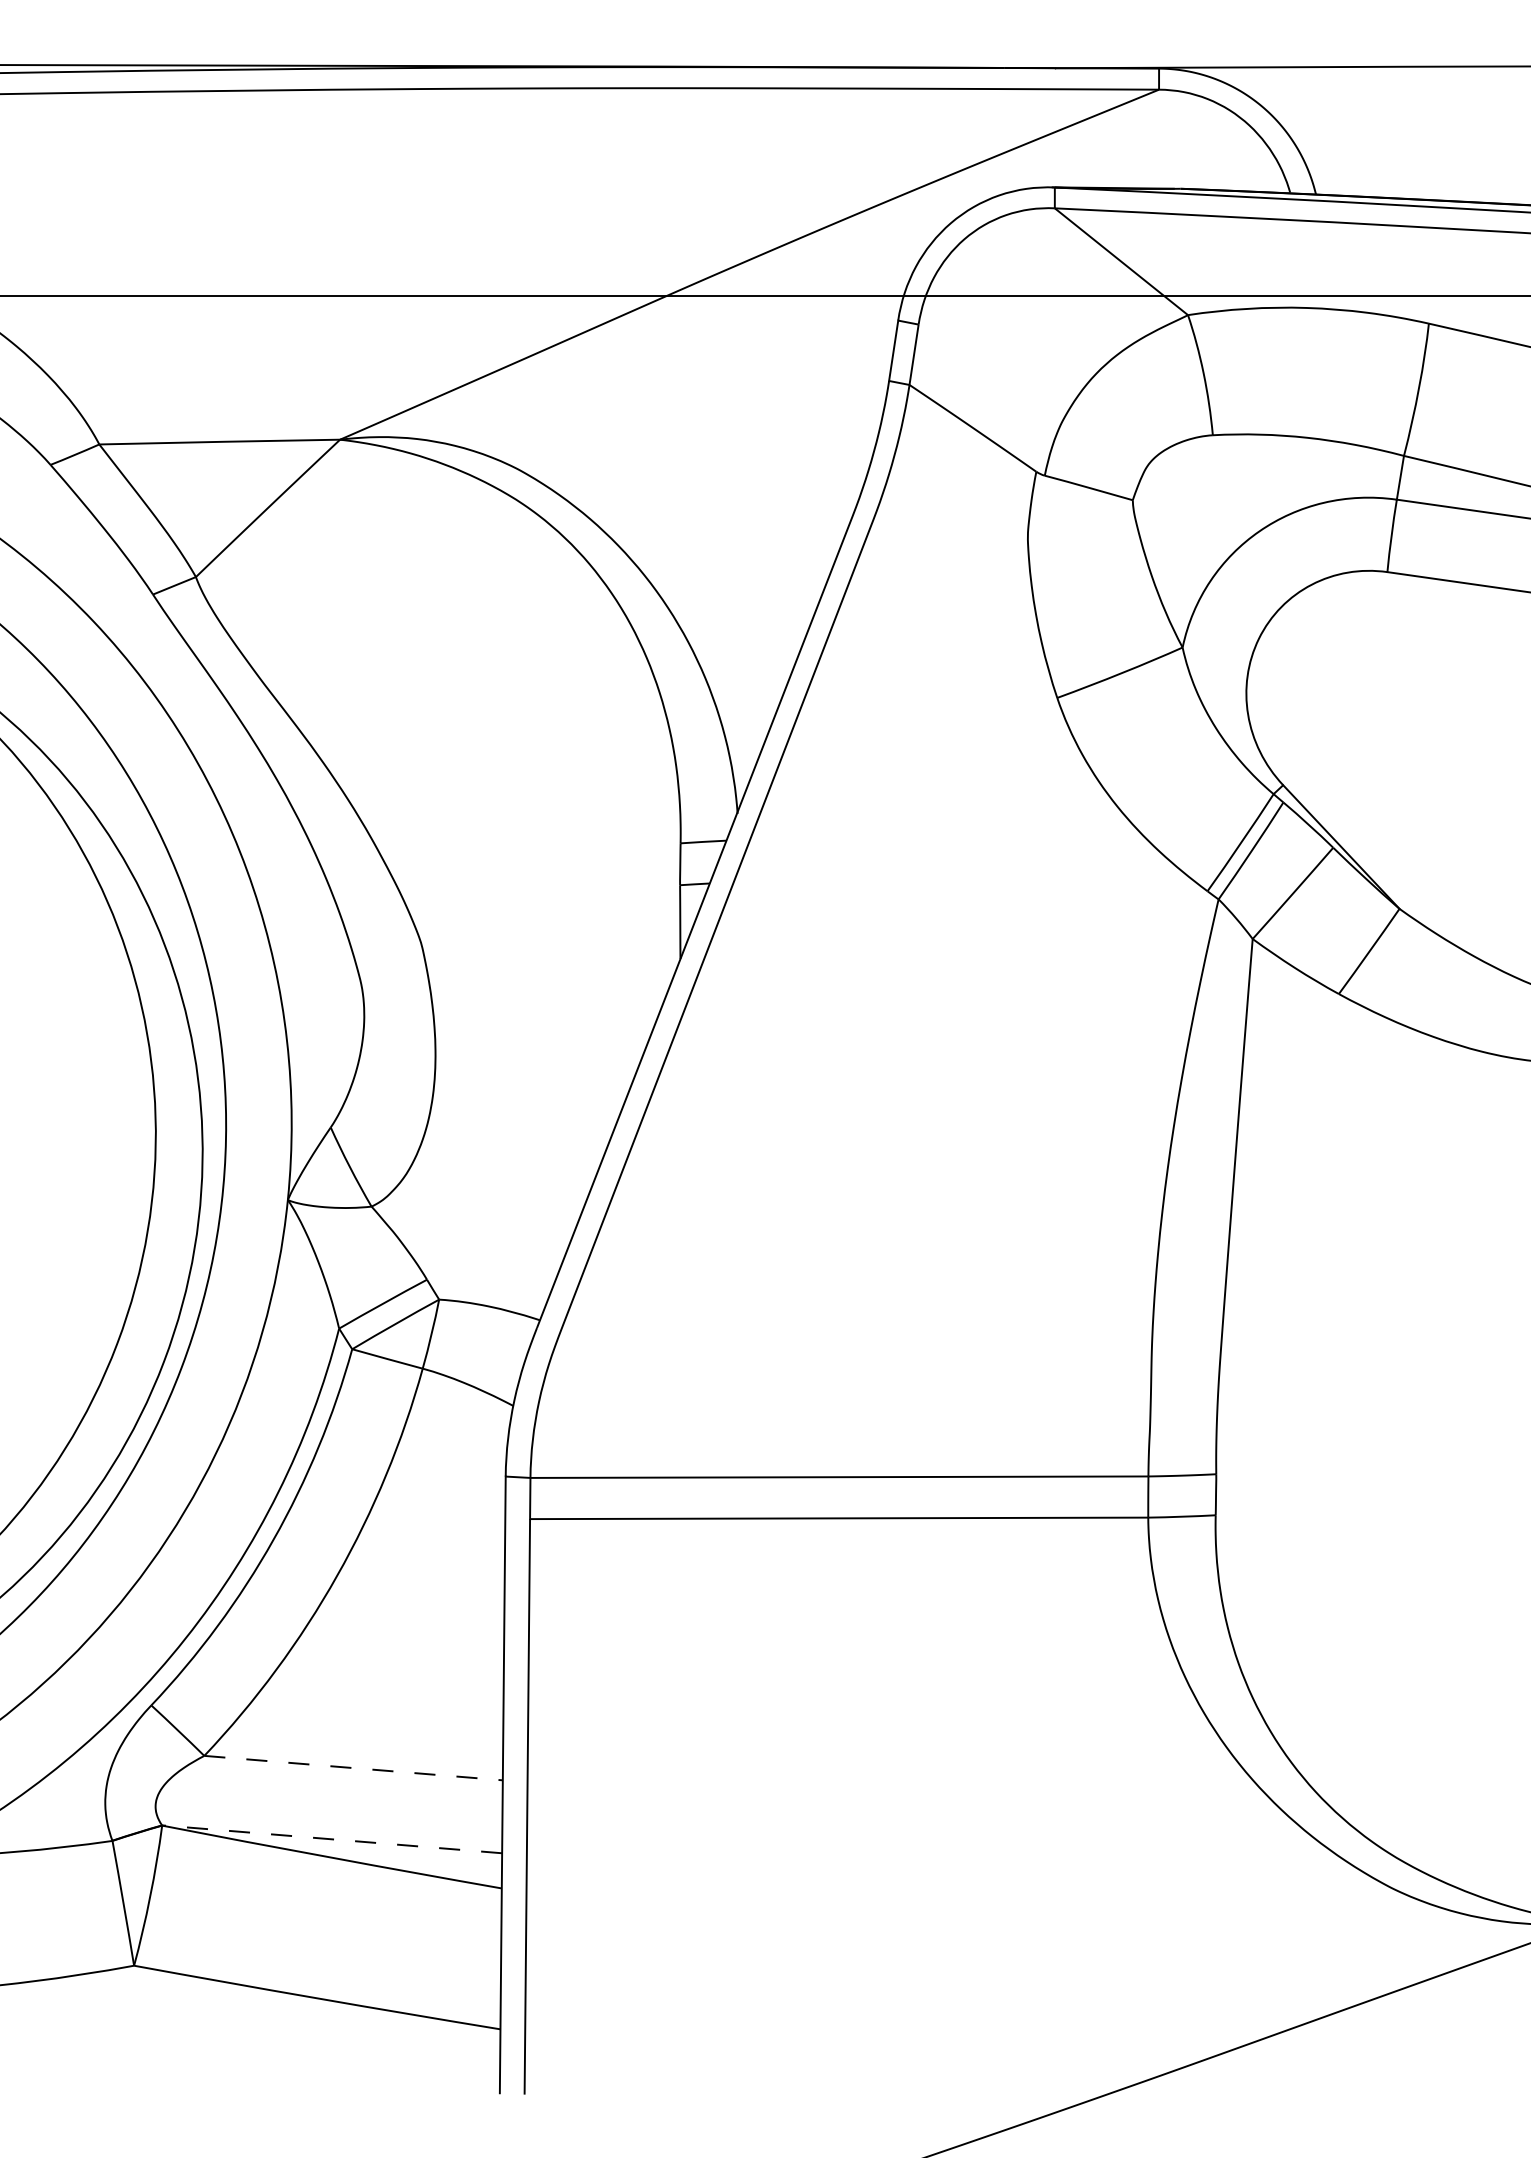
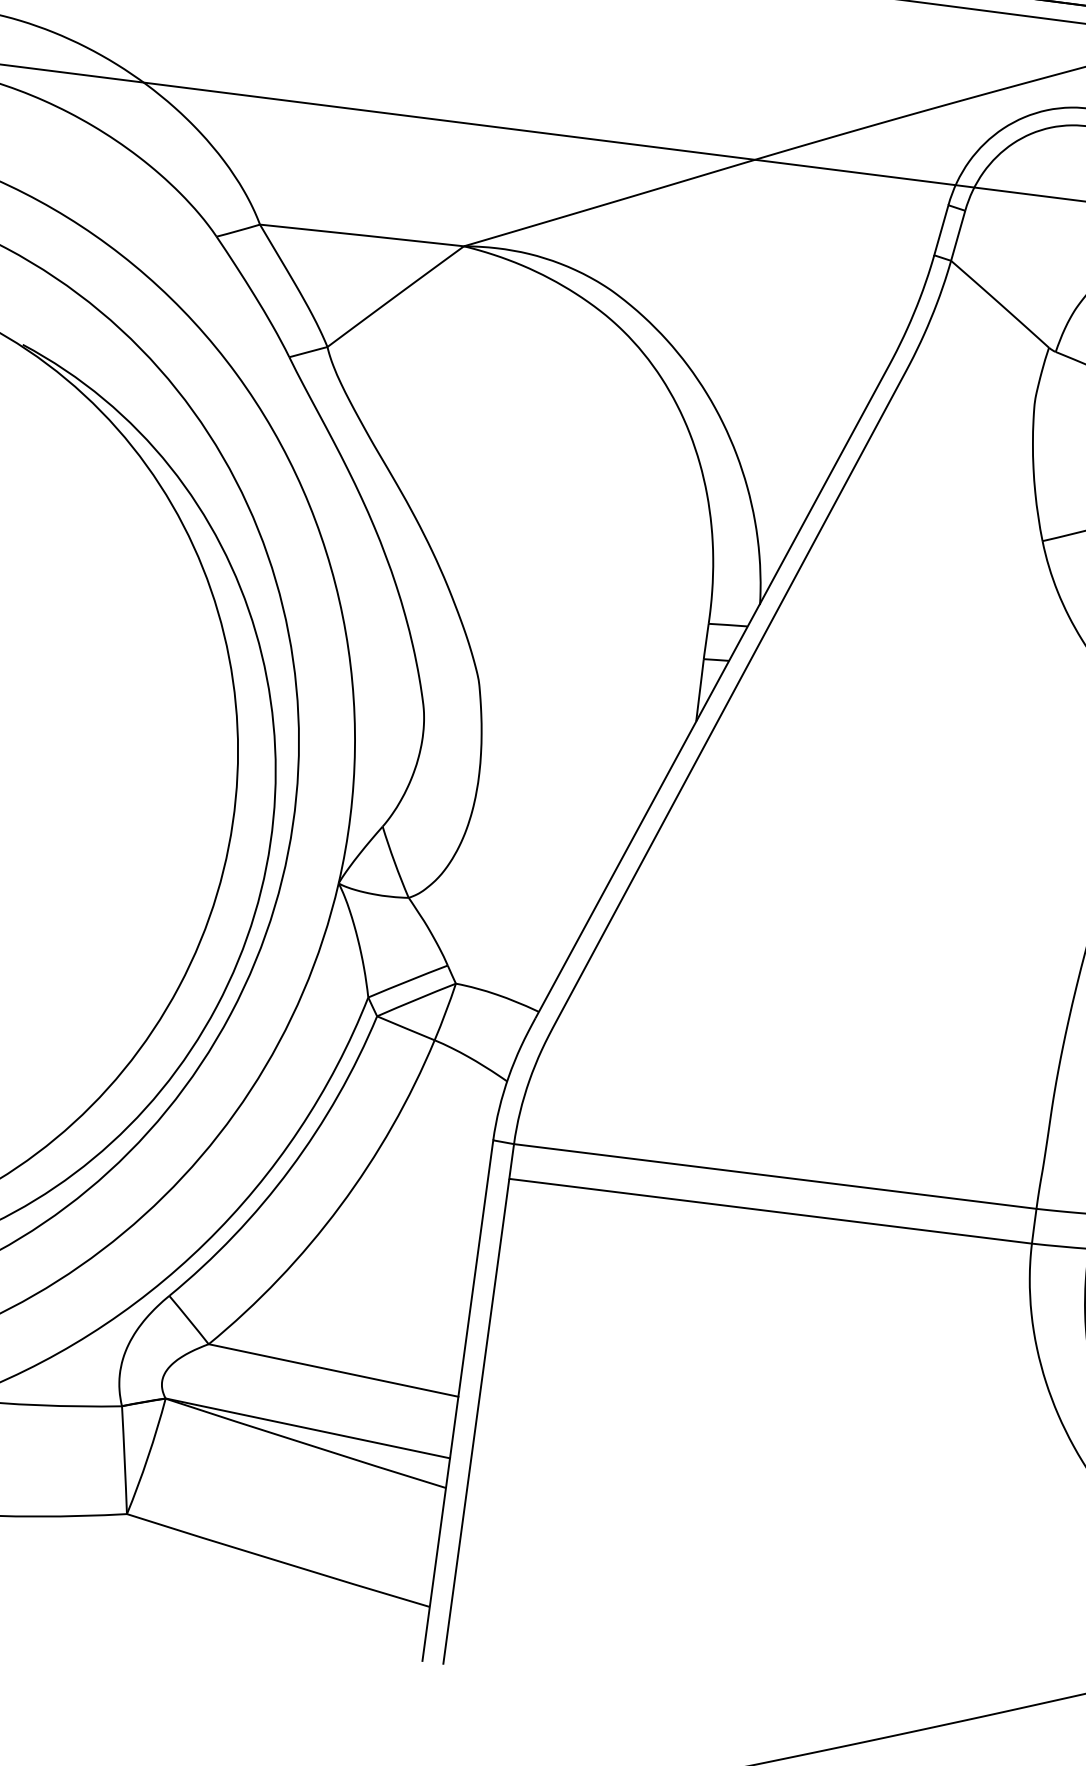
line: (353, 1768) -> (333, 1370), dashed -> solid
line: (332, 1839) -> (308, 1428), dashed -> solid

